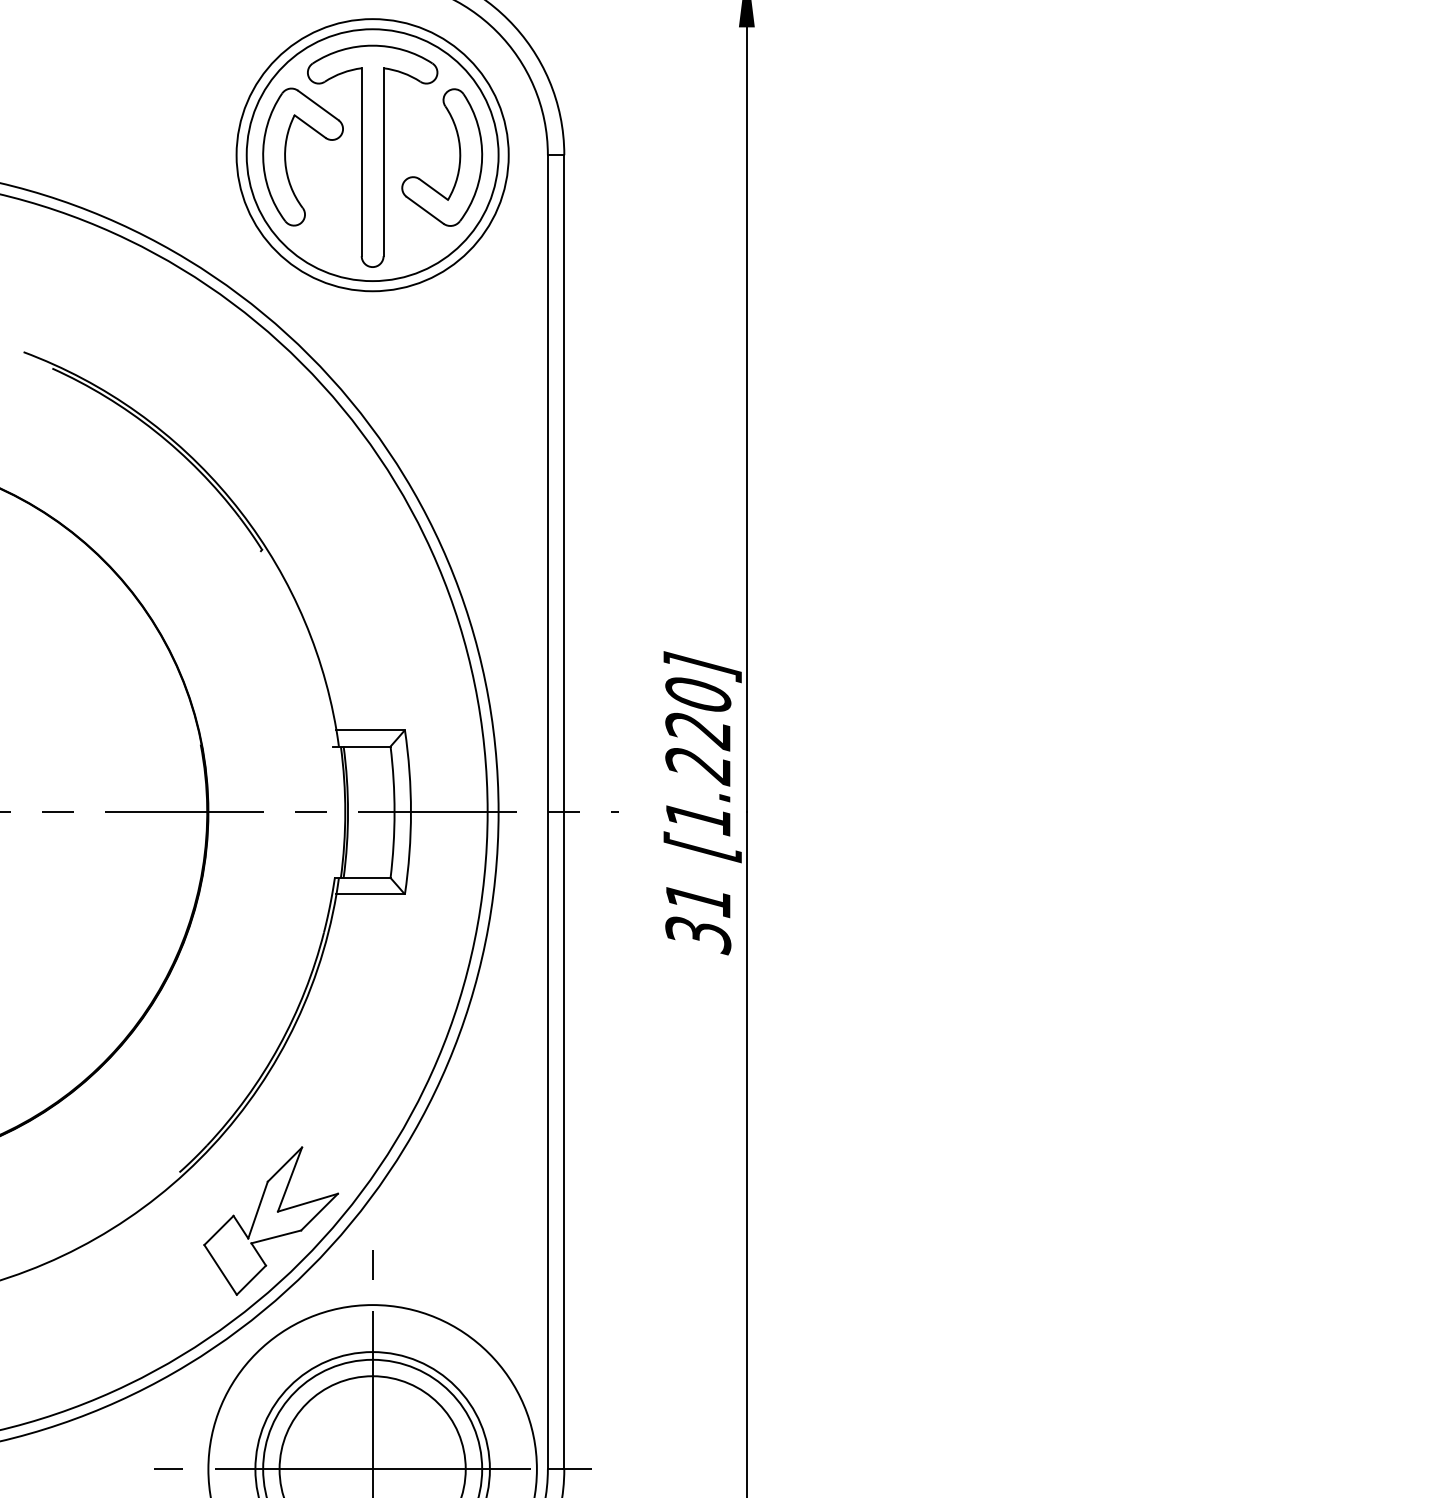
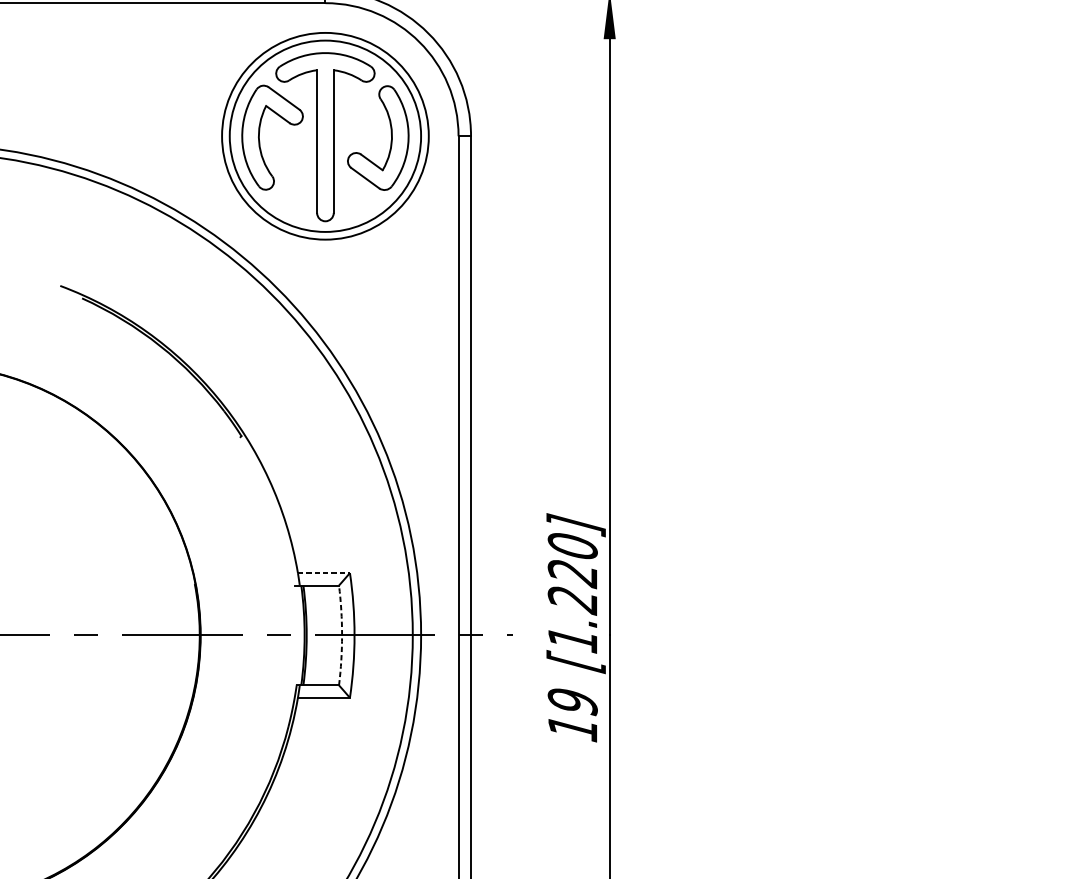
line: (371, 730) -> (324, 573), solid -> dashed
arc: (394, 812) -> (342, 635), solid -> dashed
text: (698, 918) -> (572, 716), 31 -> 19

